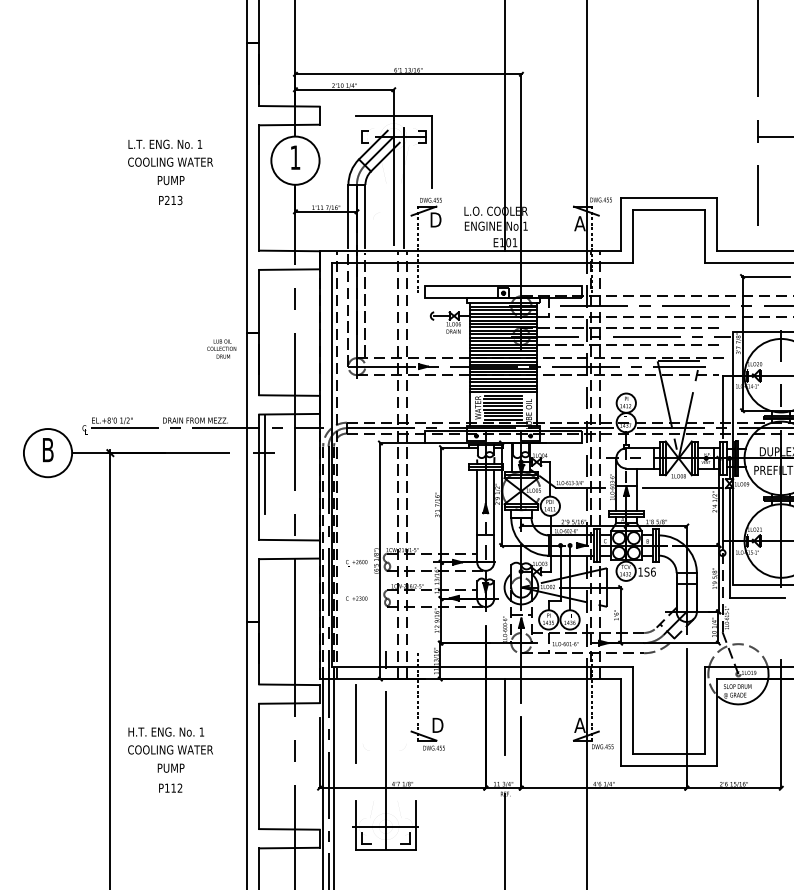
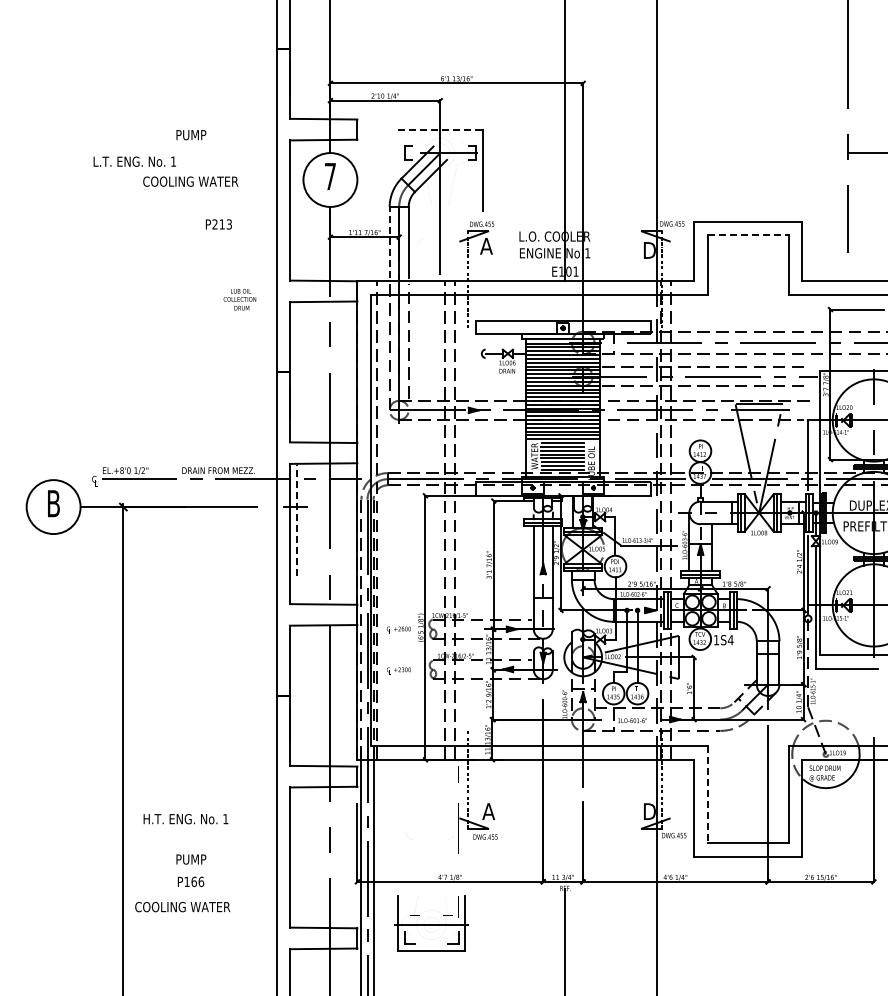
line: (393, 115) -> (440, 129), solid -> dashed
text: (165, 144) -> (134, 161), moved
text: (295, 157) -> (330, 176), 1 -> 7
text: (171, 180) -> (191, 135), moved
line: (403, 187) -> (451, 210), removed
text: (170, 200) -> (218, 224), moved
line: (669, 210) -> (748, 235), solid -> dashed
line: (348, 216) -> (389, 242), solid -> dashed
text: (434, 219) -> (486, 245), D -> A
text: (579, 223) -> (648, 250), A -> D
text: (221, 348) -> (239, 299), moved
line: (265, 465) -> (296, 520), solid -> dashed
line: (682, 487) -> (763, 545), removed
text: (653, 572) -> (730, 640), 1S6 -> 1S4
line: (632, 710) -> (707, 794), solid -> dashed
line: (504, 716) -> (564, 801), removed
line: (355, 723) -> (397, 809), removed
text: (436, 725) -> (488, 811), D -> A
text: (579, 725) -> (648, 811), A -> D
text: (170, 750) -> (182, 907), moved
line: (385, 750) -> (431, 839), removed
text: (176, 787) -> (197, 881), P112 -> P166

